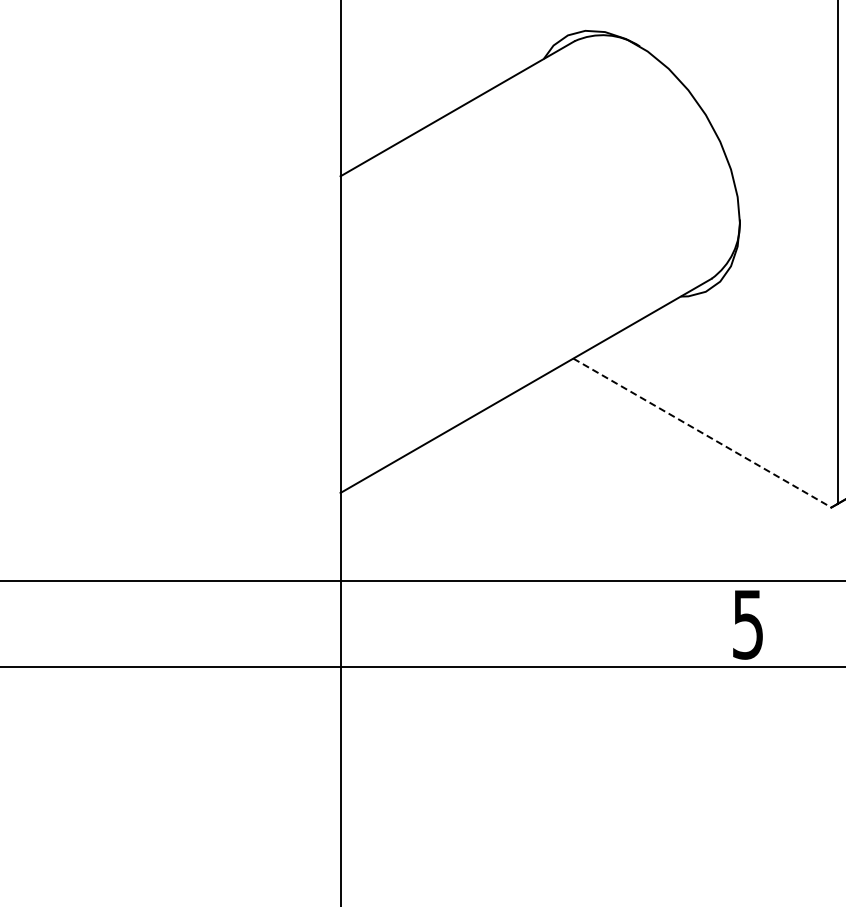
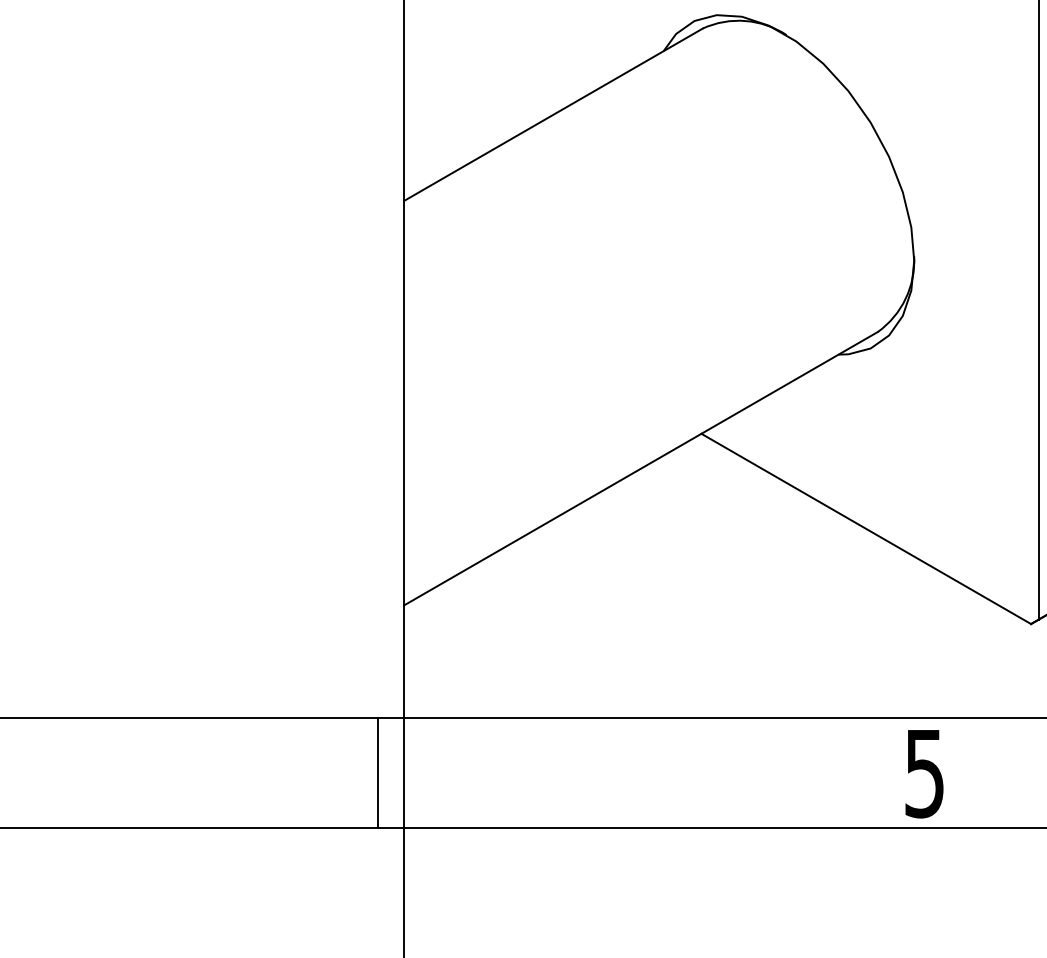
line: (702, 433) -> (866, 529), dashed -> solid
line: (320, 624) -> (378, 773), added

